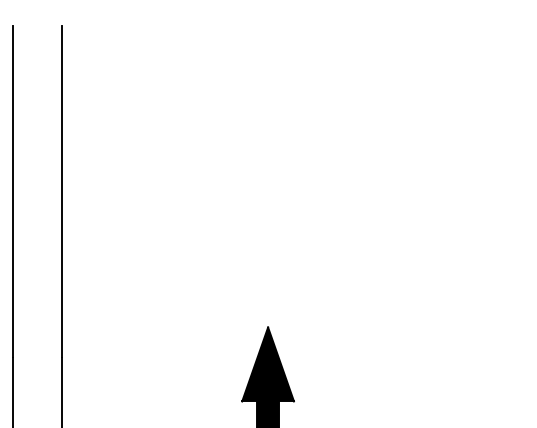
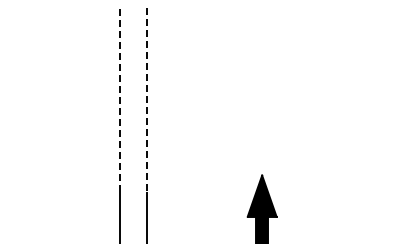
line: (13, 190) -> (120, 99), solid -> dashed
line: (62, 192) -> (147, 100), solid -> dashed

